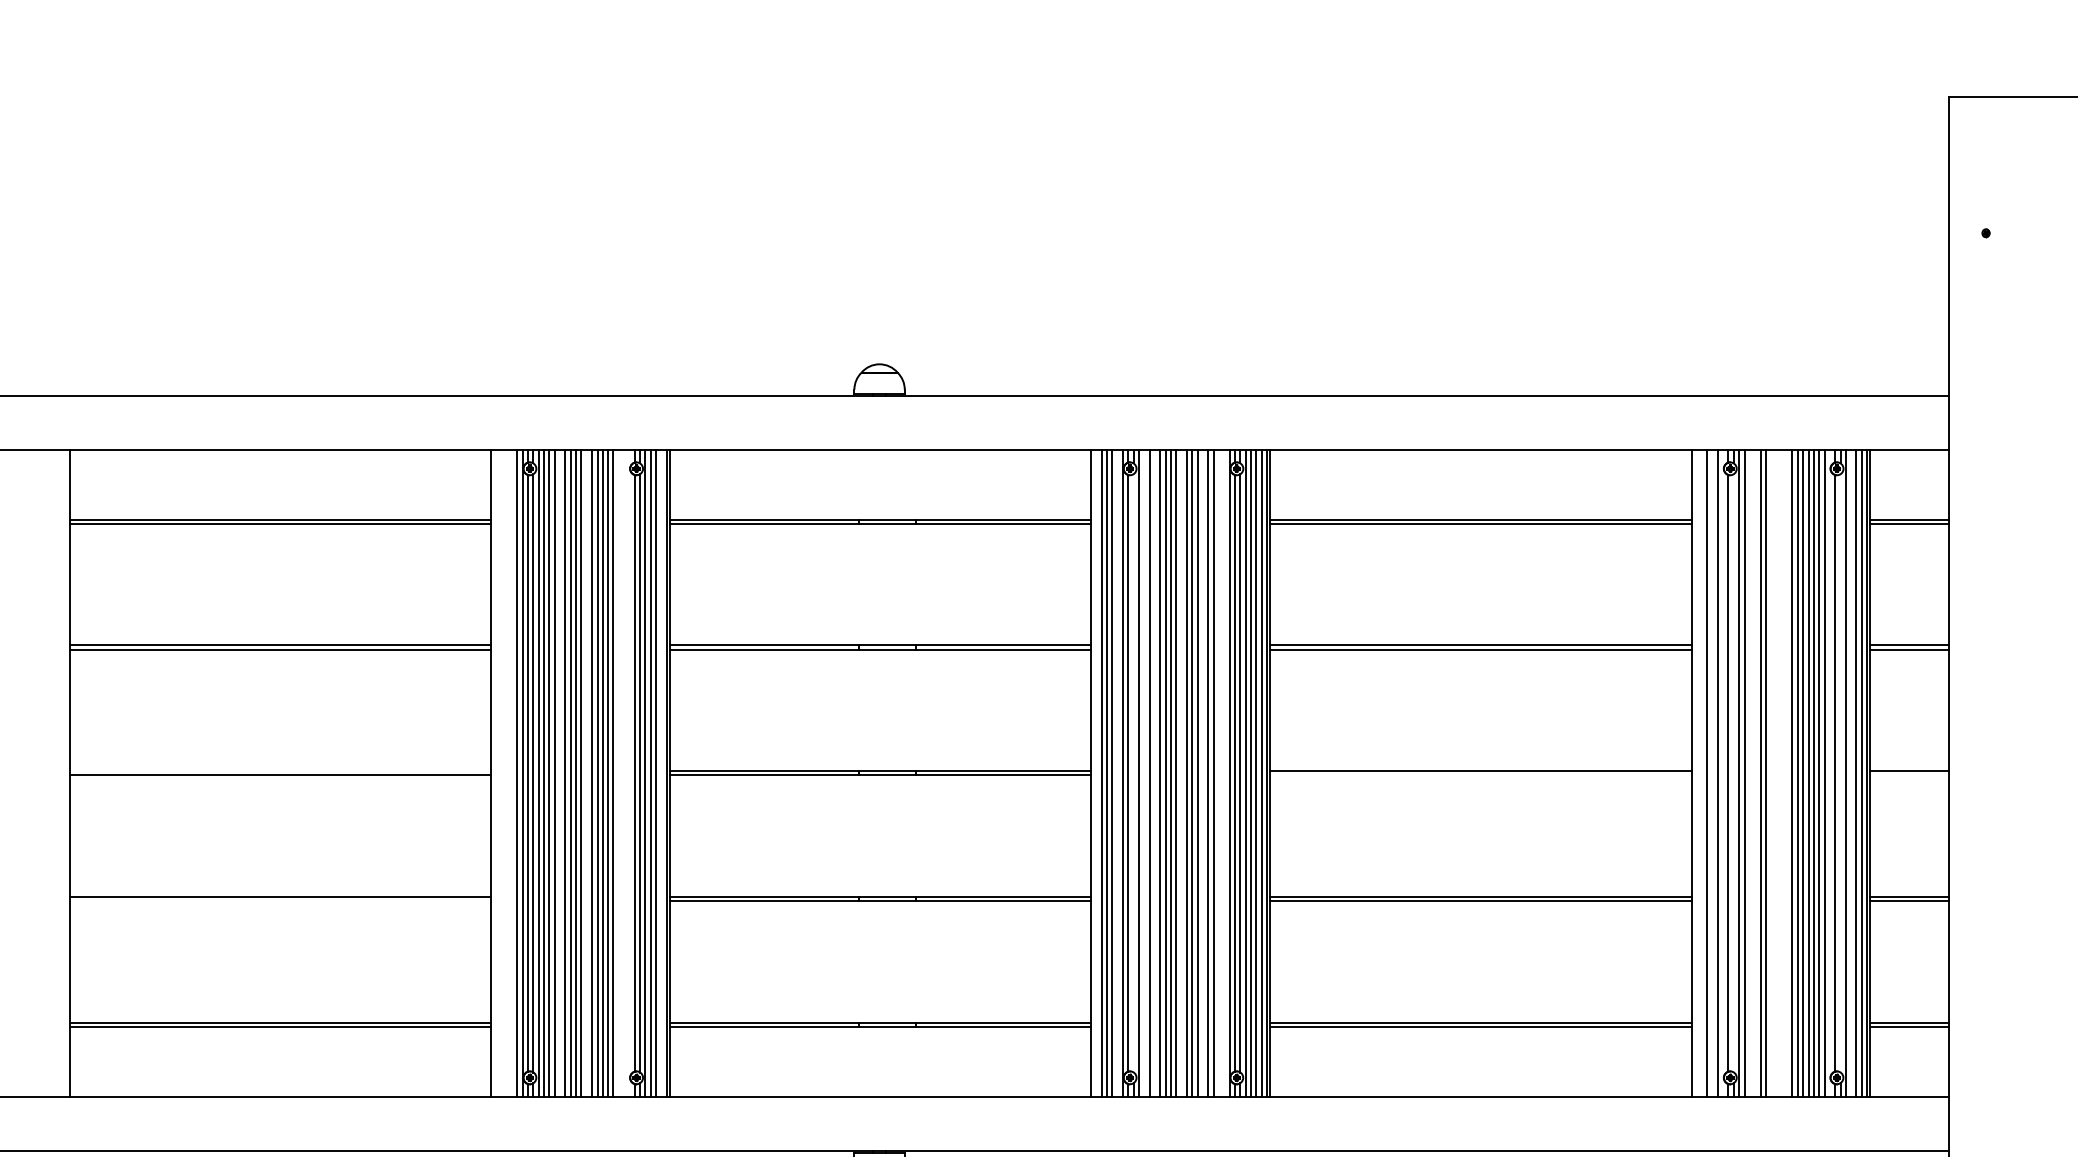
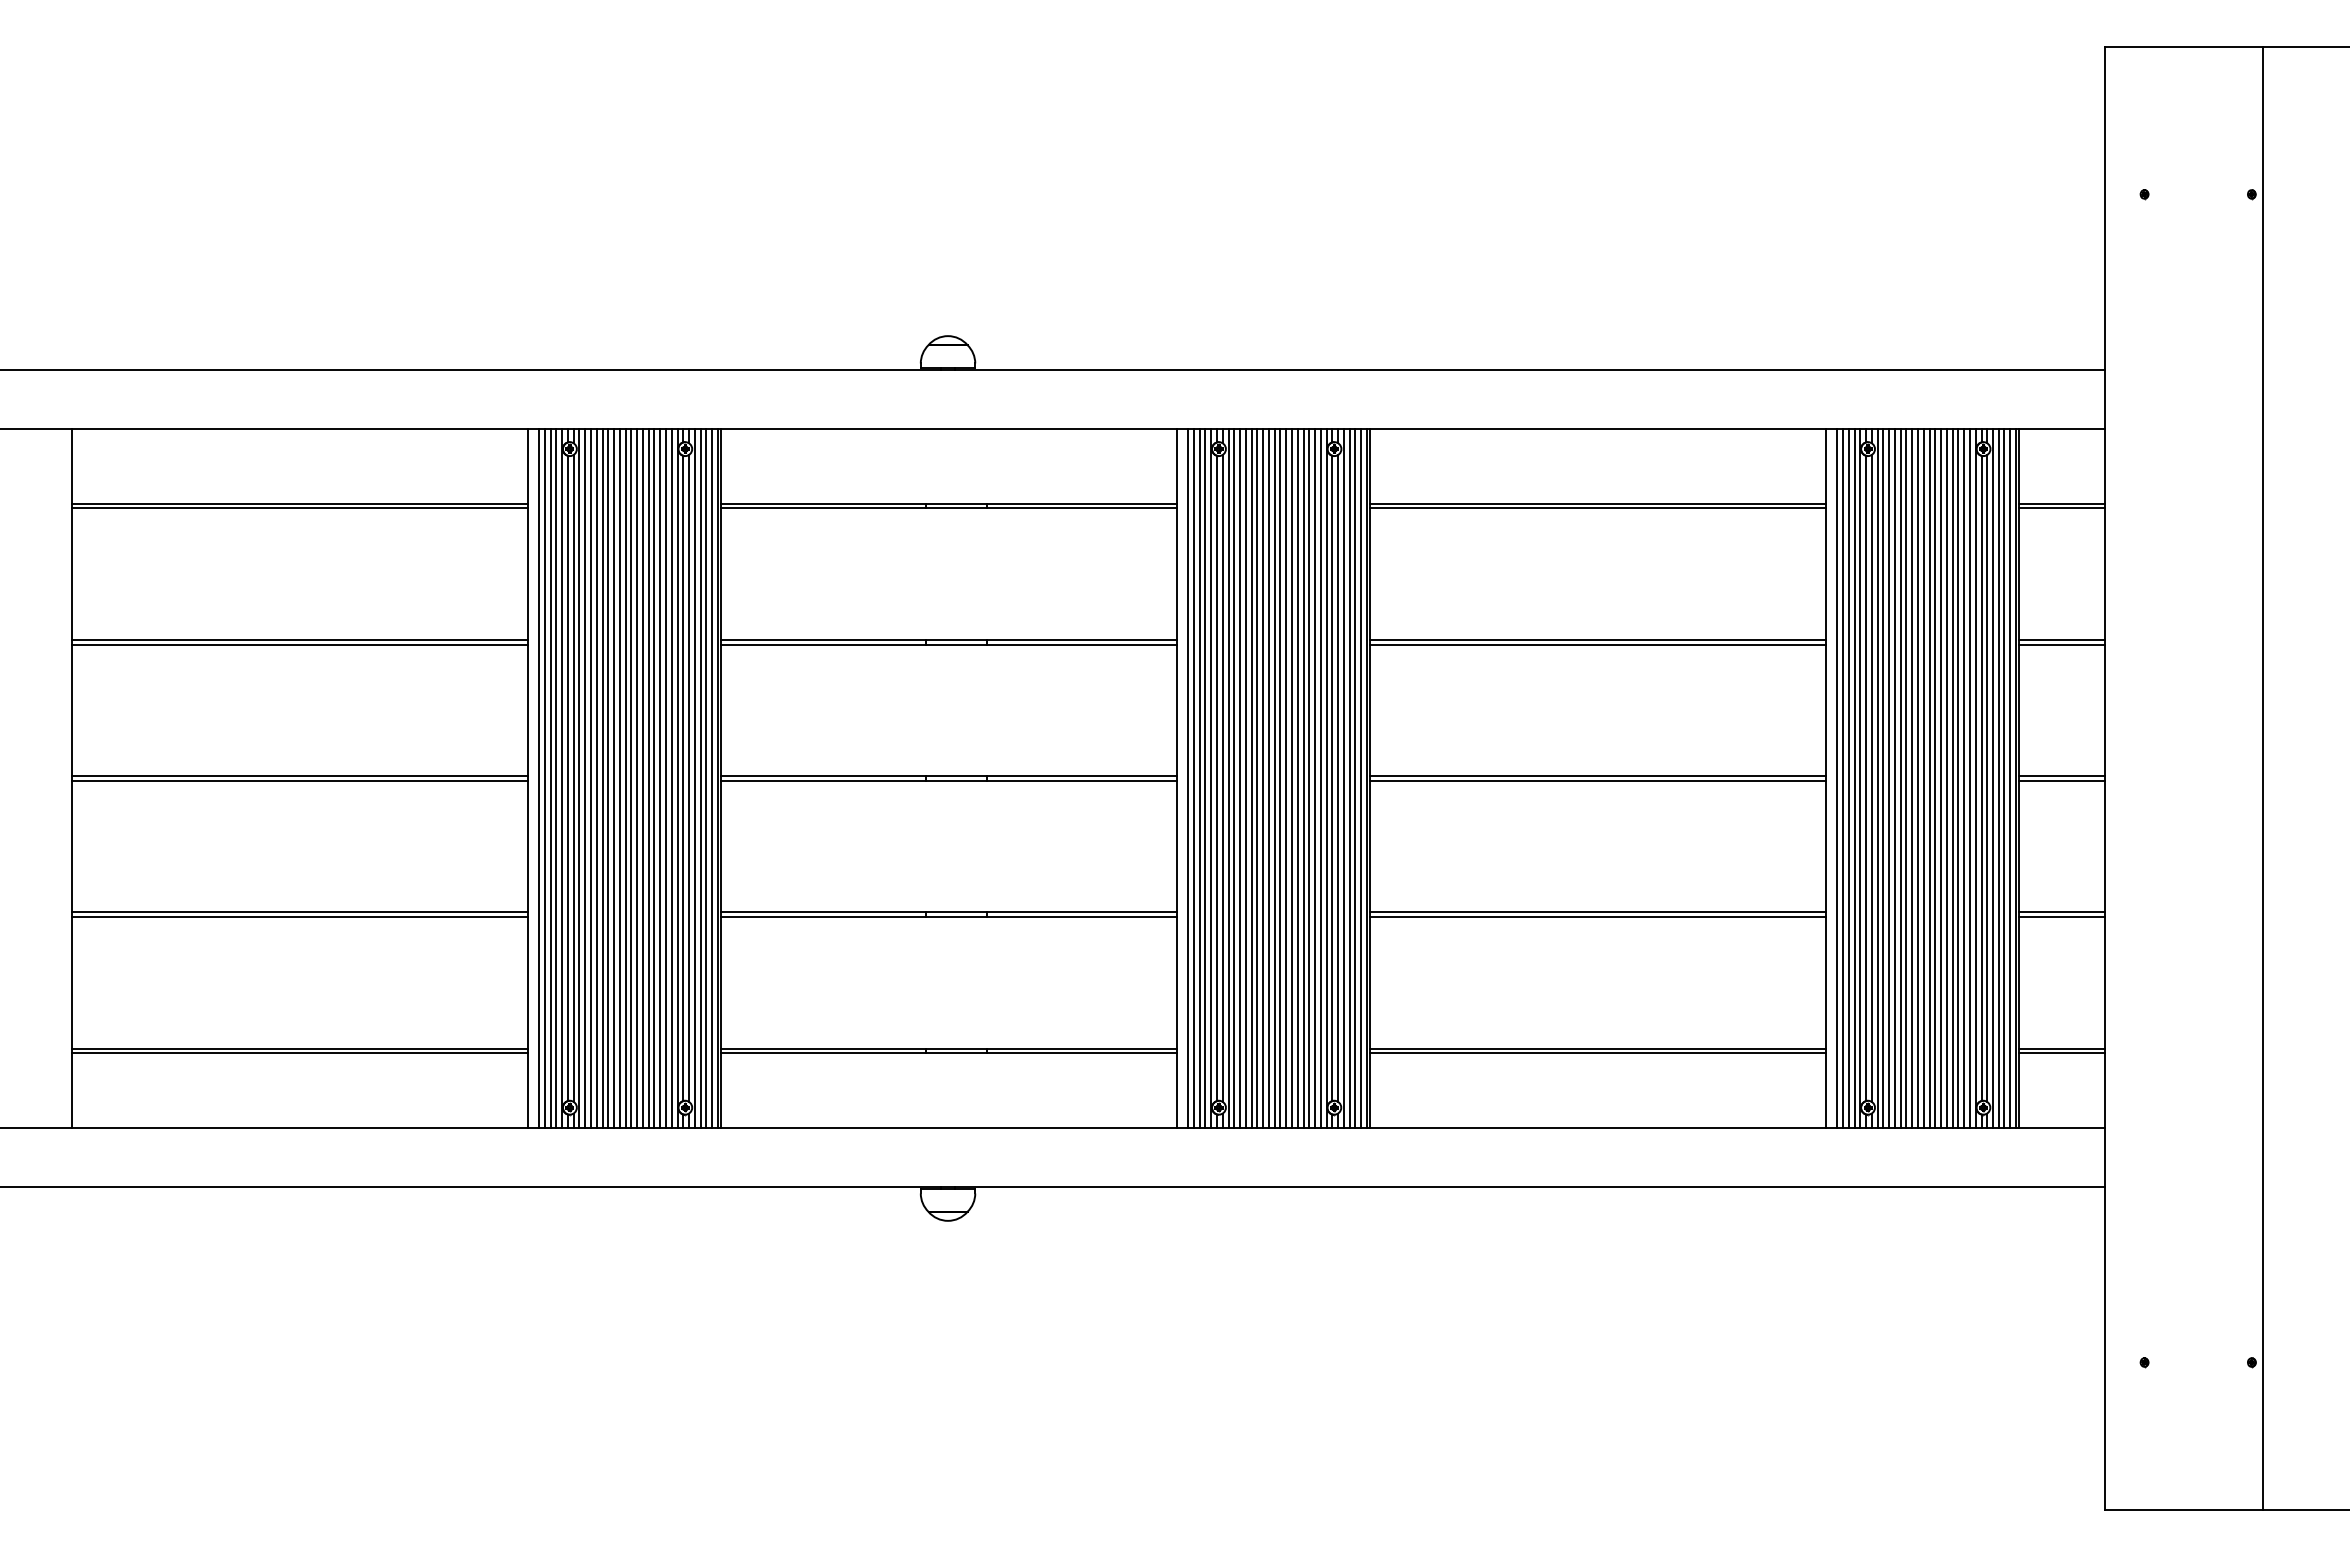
line: (280, 771) -> (300, 776), added
line: (501, 773) -> (539, 778), added
line: (506, 773) -> (544, 778), added
line: (511, 773) -> (550, 778), added
line: (560, 773) -> (602, 778), added
line: (586, 773) -> (631, 778), added
line: (618, 773) -> (665, 778), added
line: (623, 773) -> (671, 778), added
line: (629, 773) -> (677, 778), added
line: (661, 773) -> (712, 778), added
line: (1117, 773) -> (1205, 778), added
line: (1133, 773) -> (1222, 778), added
line: (1144, 773) -> (1234, 778), added
line: (1154, 773) -> (1245, 778), added
line: (1181, 773) -> (1274, 778), added
line: (1202, 773) -> (1297, 778), added
line: (1219, 773) -> (1315, 778), added
line: (1224, 773) -> (1320, 778), added
line: (1702, 773) -> (1837, 778), added
line: (1712, 773) -> (1848, 778), added
line: (1723, 773) -> (1860, 778), added
line: (1733, 773) -> (1871, 778), added
line: (1750, 773) -> (1889, 778), added
line: (1754, 773) -> (1894, 778), added
line: (1771, 773) -> (1912, 778), added
line: (1776, 773) -> (1917, 778), added
line: (1781, 773) -> (1923, 778), added
line: (1787, 773) -> (1929, 778), added
line: (1829, 773) -> (1975, 778), added
line: (1840, 773) -> (1987, 778), added
line: (1850, 773) -> (1998, 778), added
line: (1481, 775) -> (1598, 780), added
line: (1909, 775) -> (2061, 780), added
line: (280, 900) -> (300, 916), added

